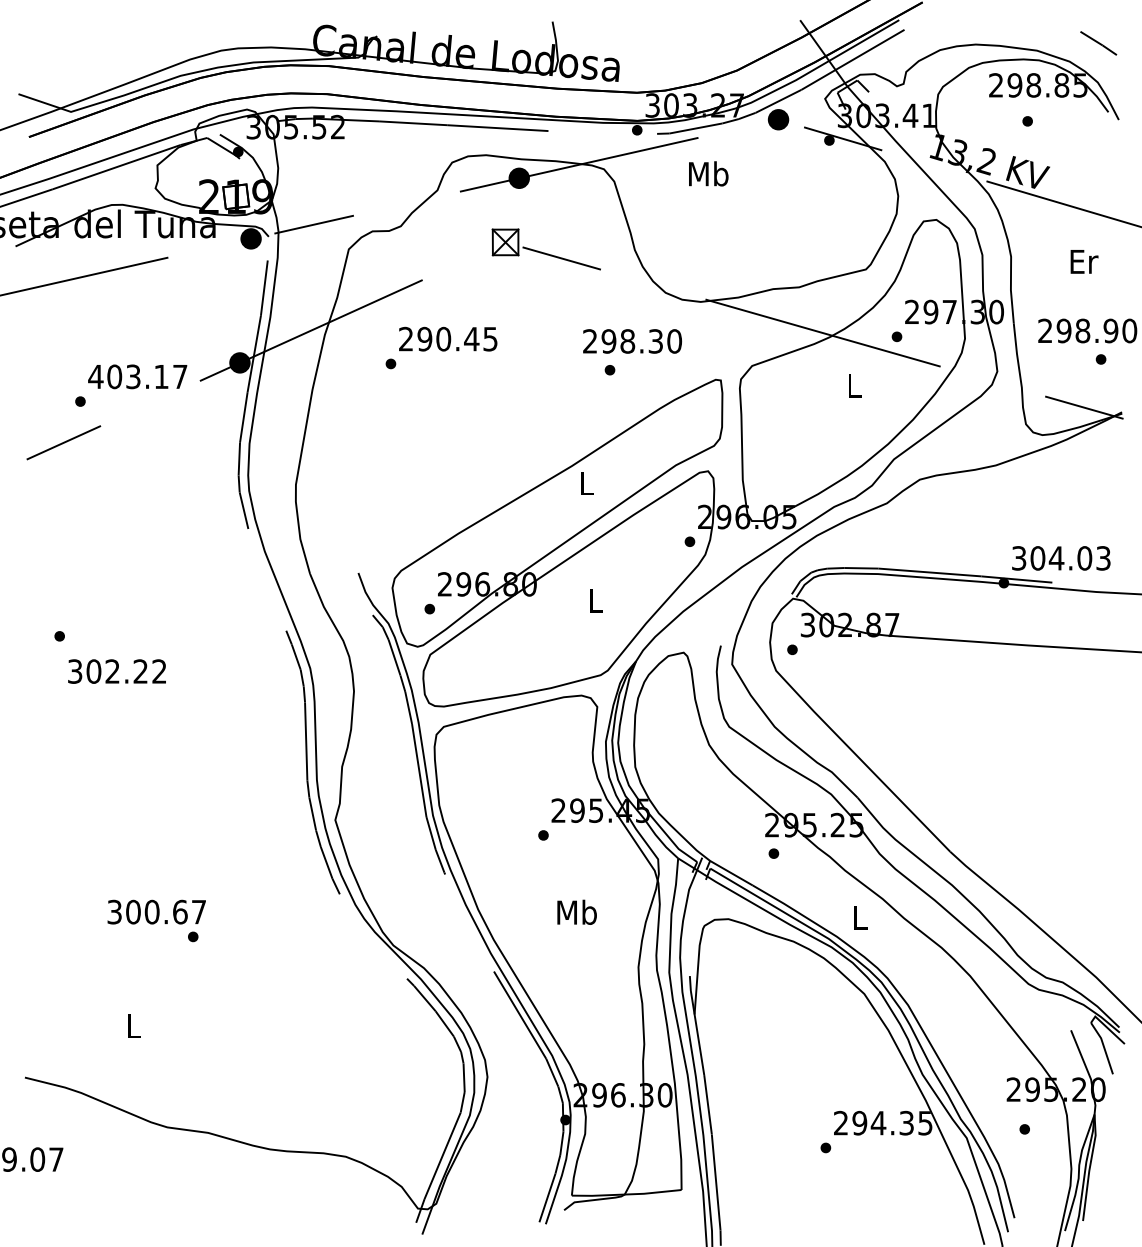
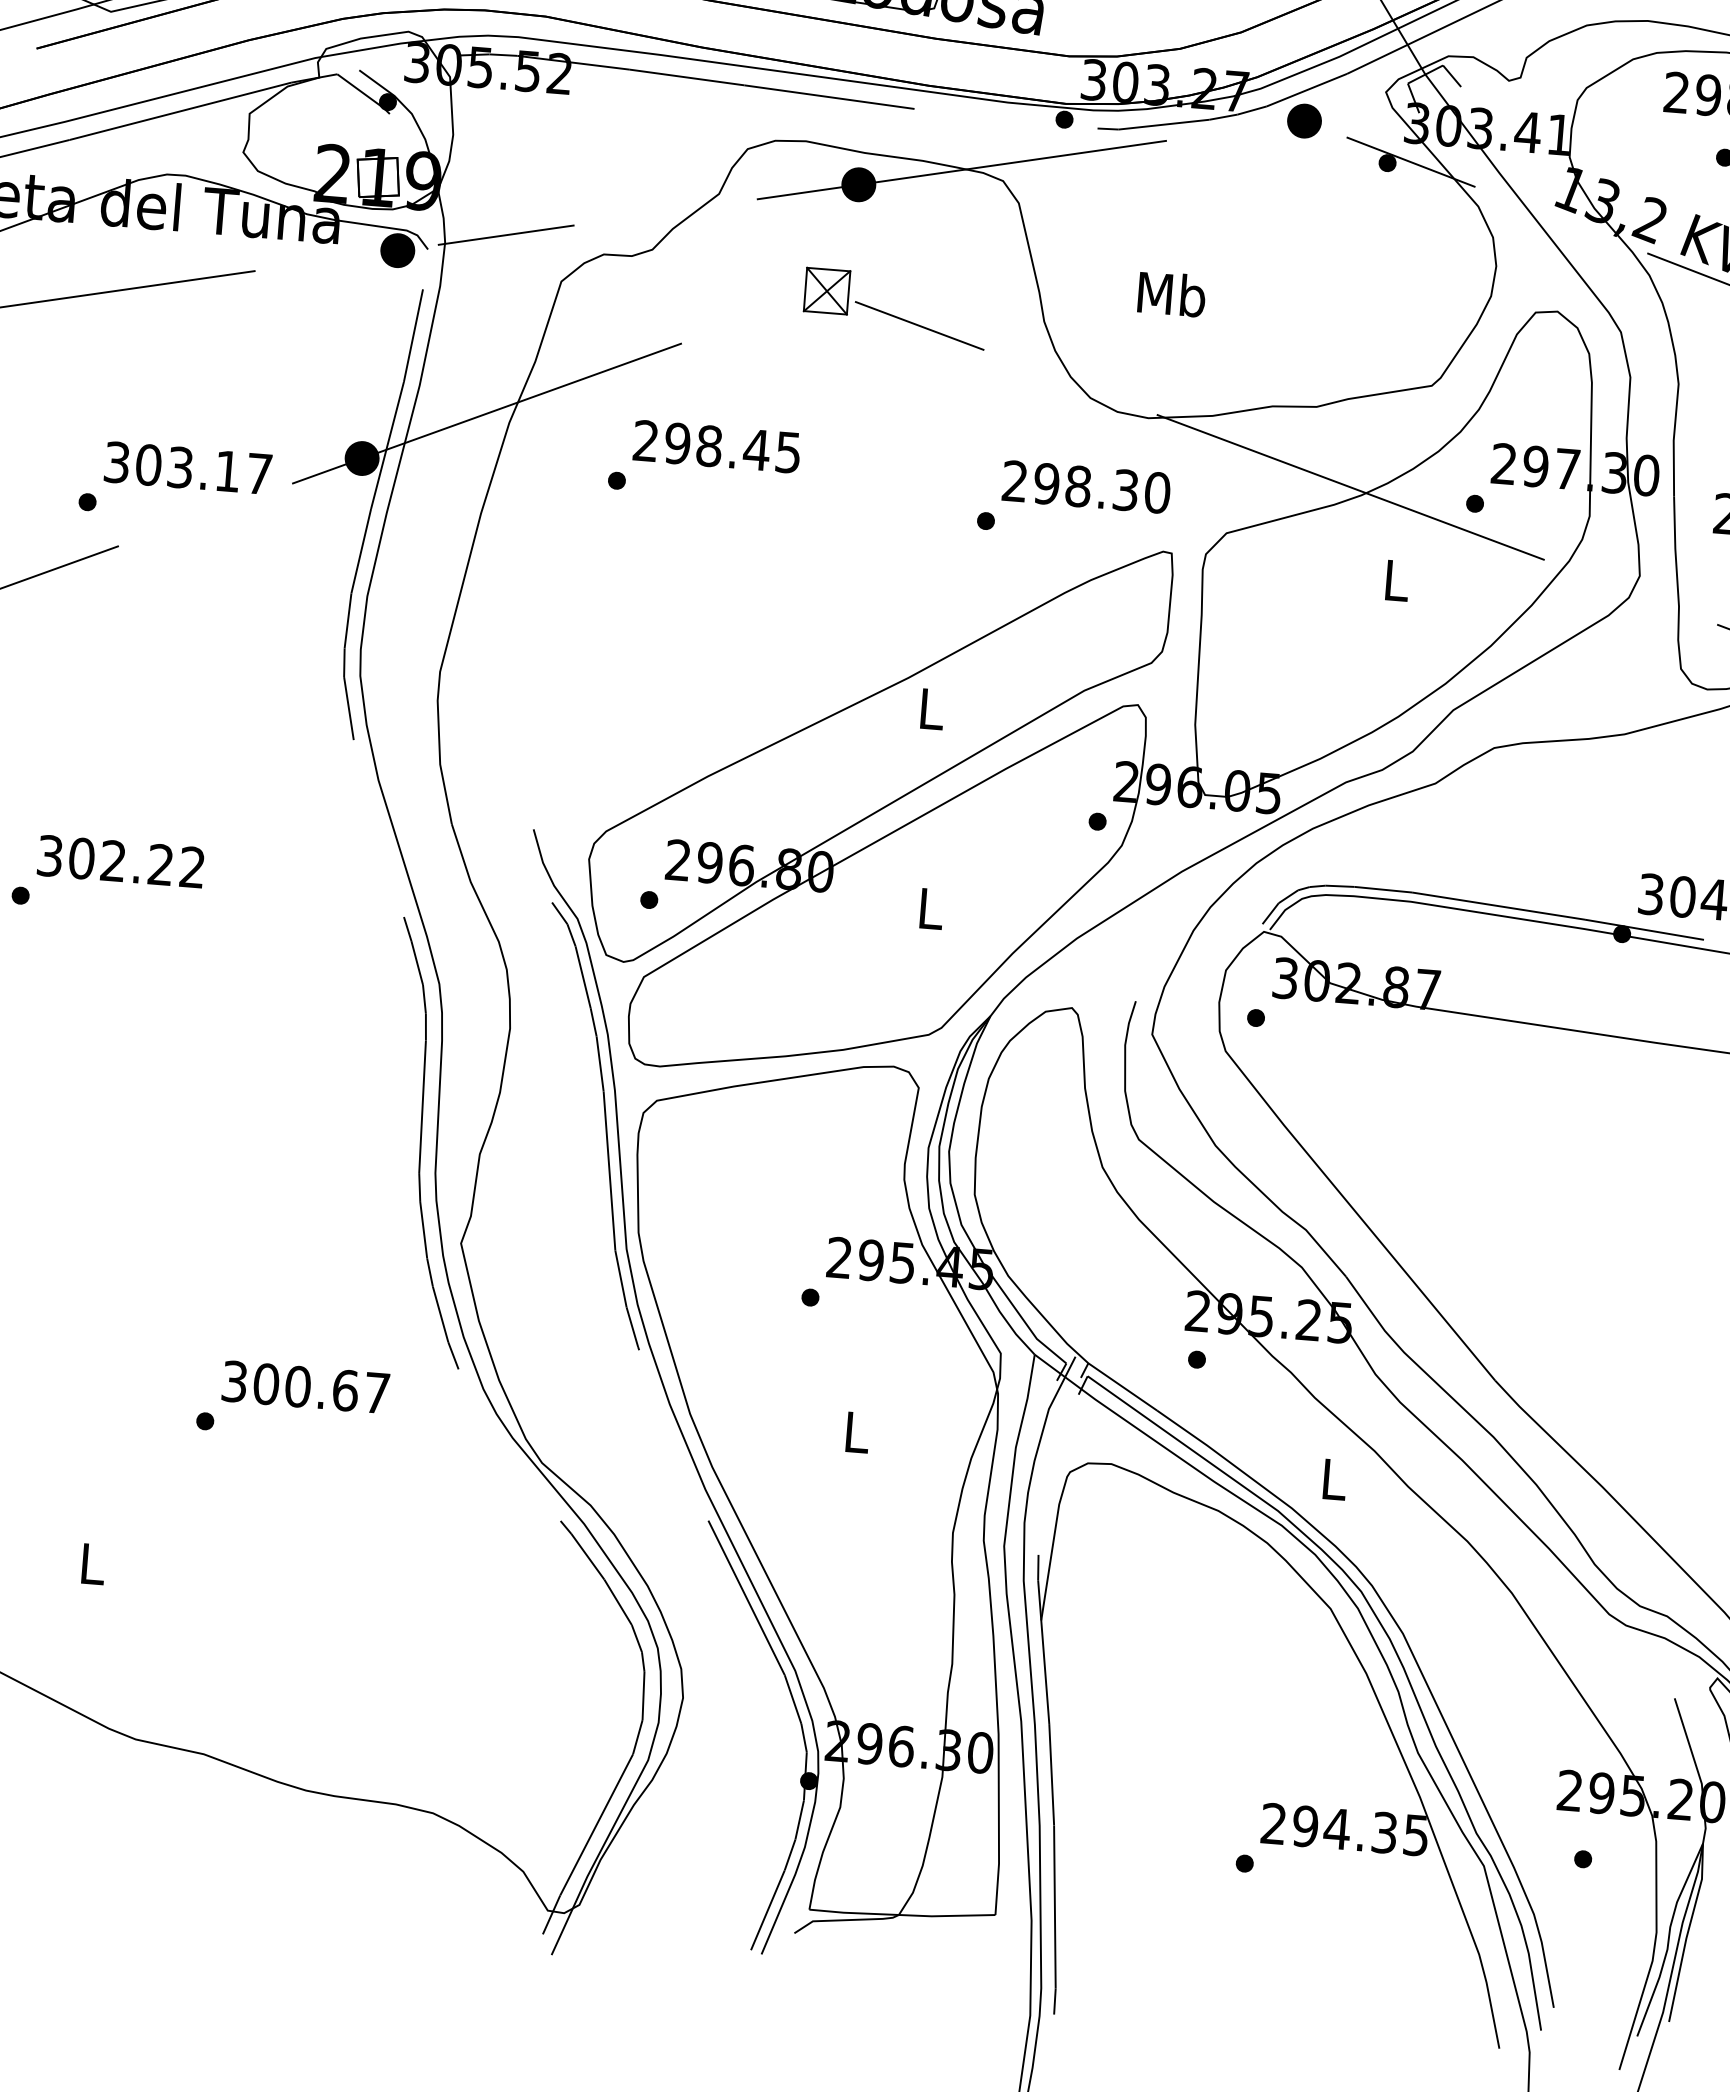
text: (708, 173) -> (1171, 293), moved
text: (443, 339) -> (708, 446), 290.45 -> 298.45
text: (632, 341) -> (1086, 487), moved
text: (95, 376) -> (116, 461), 403.17 -> 303.17
text: (116, 671) -> (119, 861), moved
text: (156, 911) -> (305, 1386), moved
text: (576, 911) -> (855, 1430), Mb -> L

